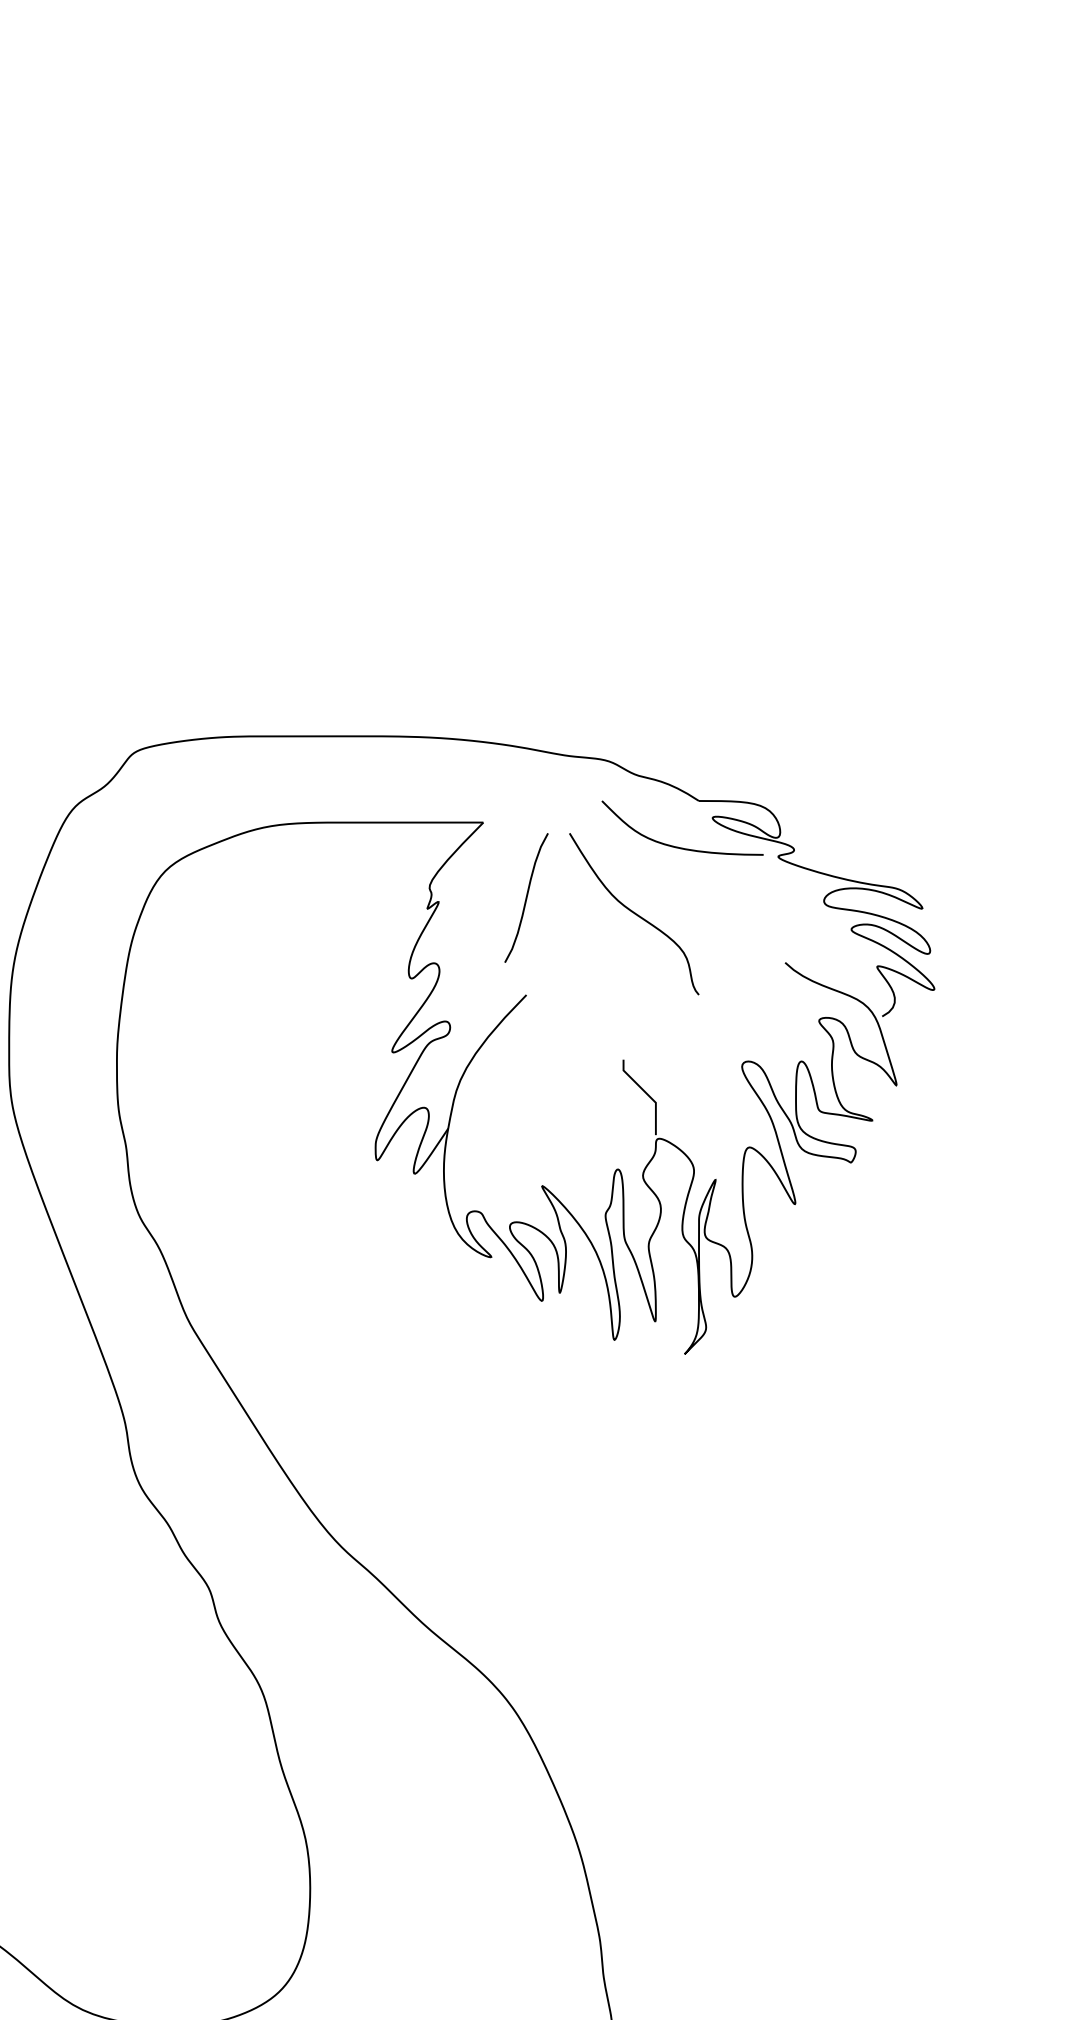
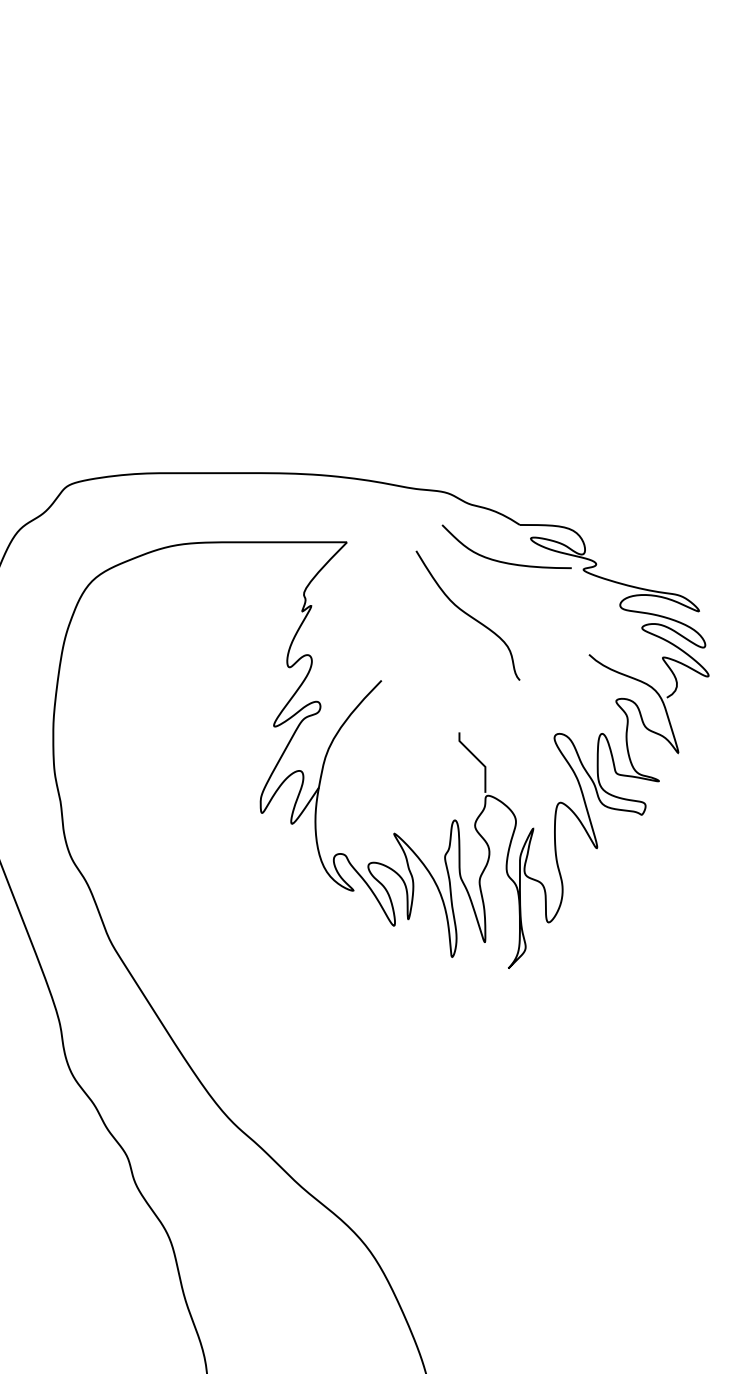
curve: (526, 897) -> (381, 602), removed

